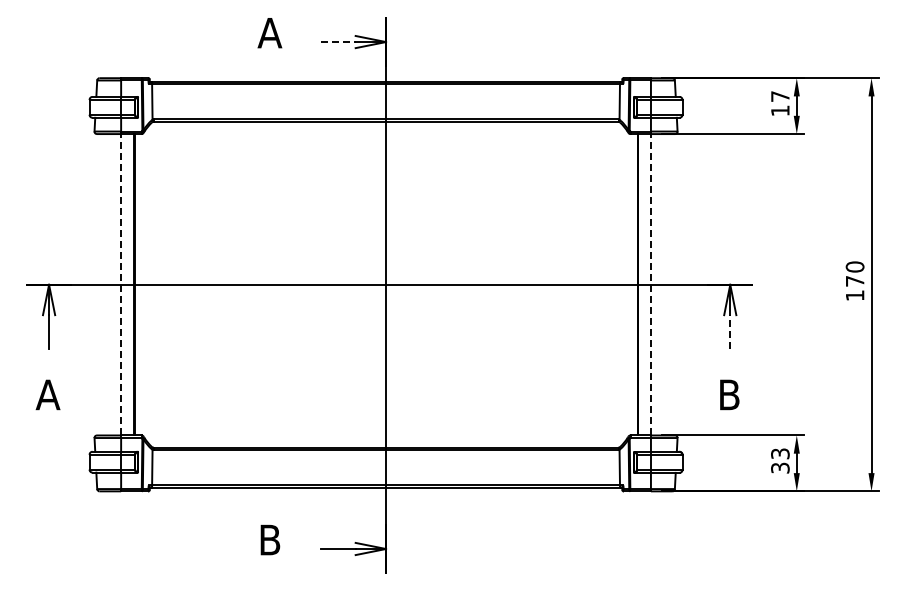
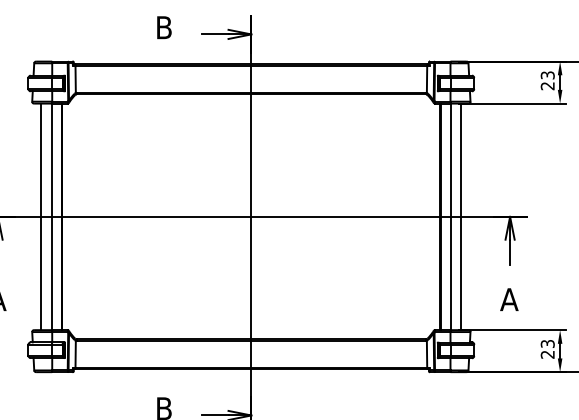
text: (269, 33) -> (163, 27), A -> B
line: (338, 42) -> (215, 34), dashed -> solid
text: (780, 103) -> (547, 80), 17 -> 23
line: (106, 284) -> (41, 216), added
line: (121, 284) -> (52, 216), dashed -> solid
line: (650, 284) -> (450, 216), dashed -> solid
line: (665, 284) -> (461, 216), added
line: (730, 331) -> (510, 251), dashed -> solid
text: (729, 394) -> (509, 299), B -> A
text: (780, 467) -> (547, 354), 33 -> 23

